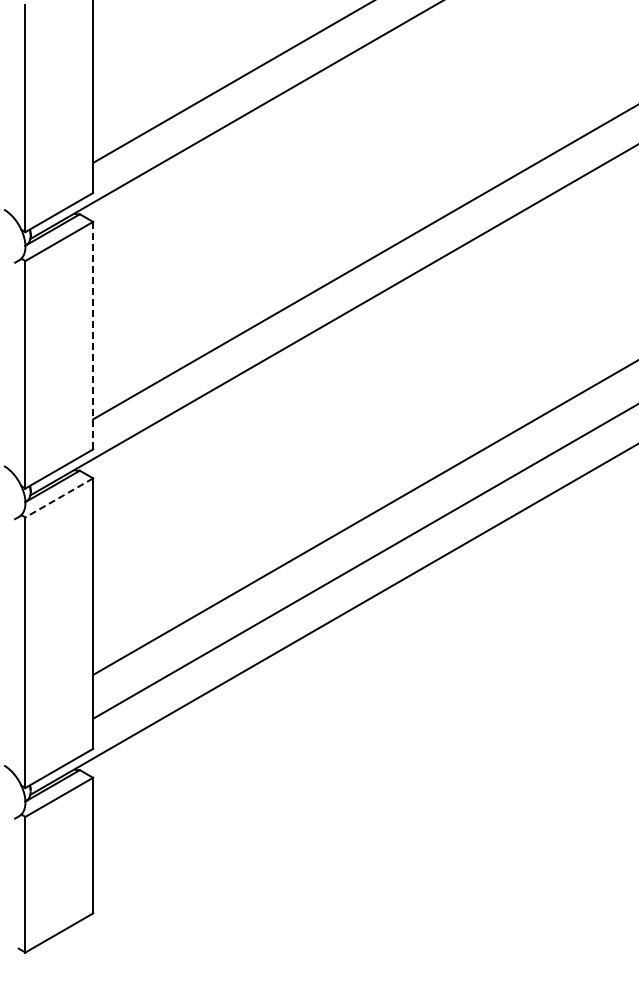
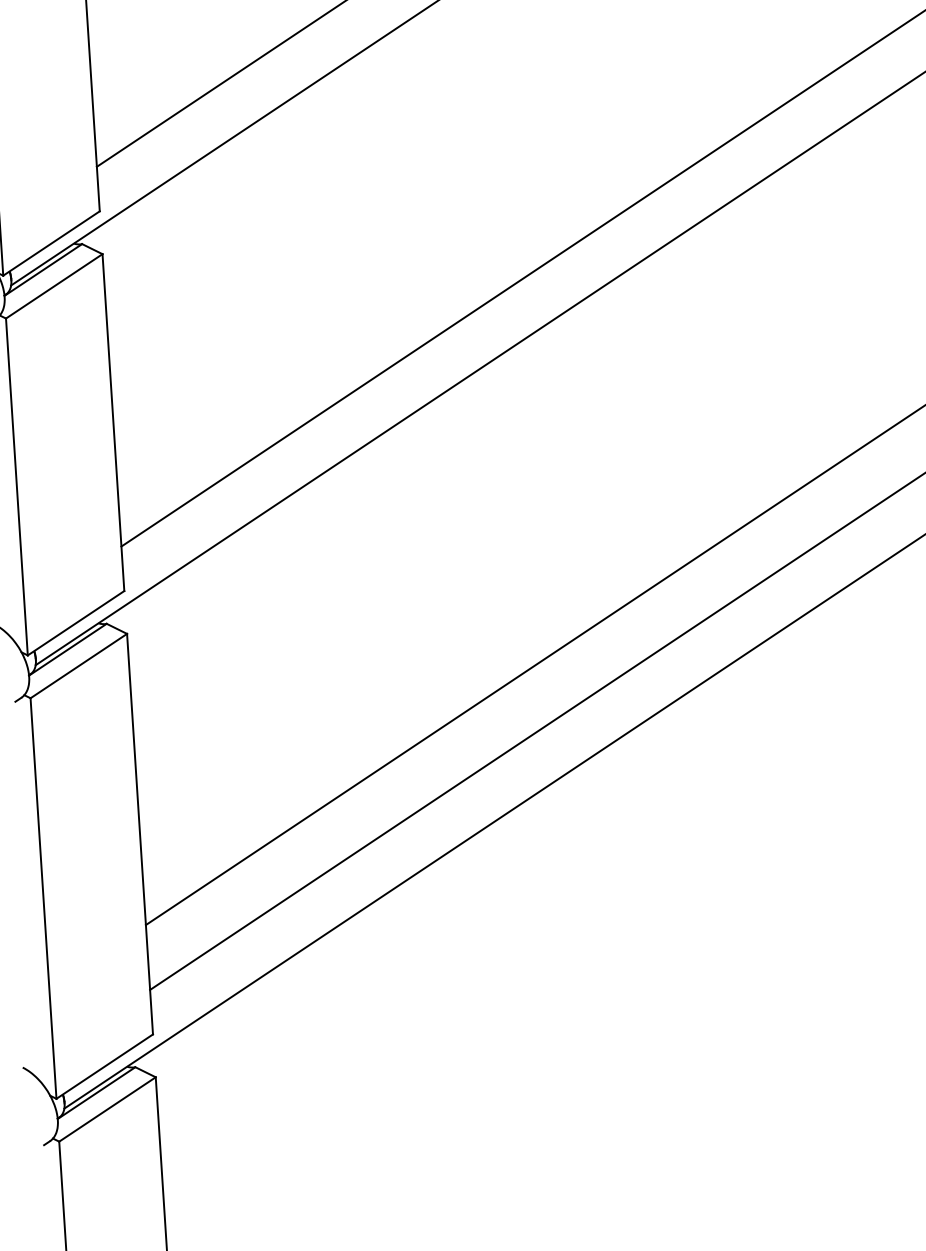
line: (93, 335) -> (113, 422), dashed -> solid
line: (58, 498) -> (77, 667), dashed -> solid

